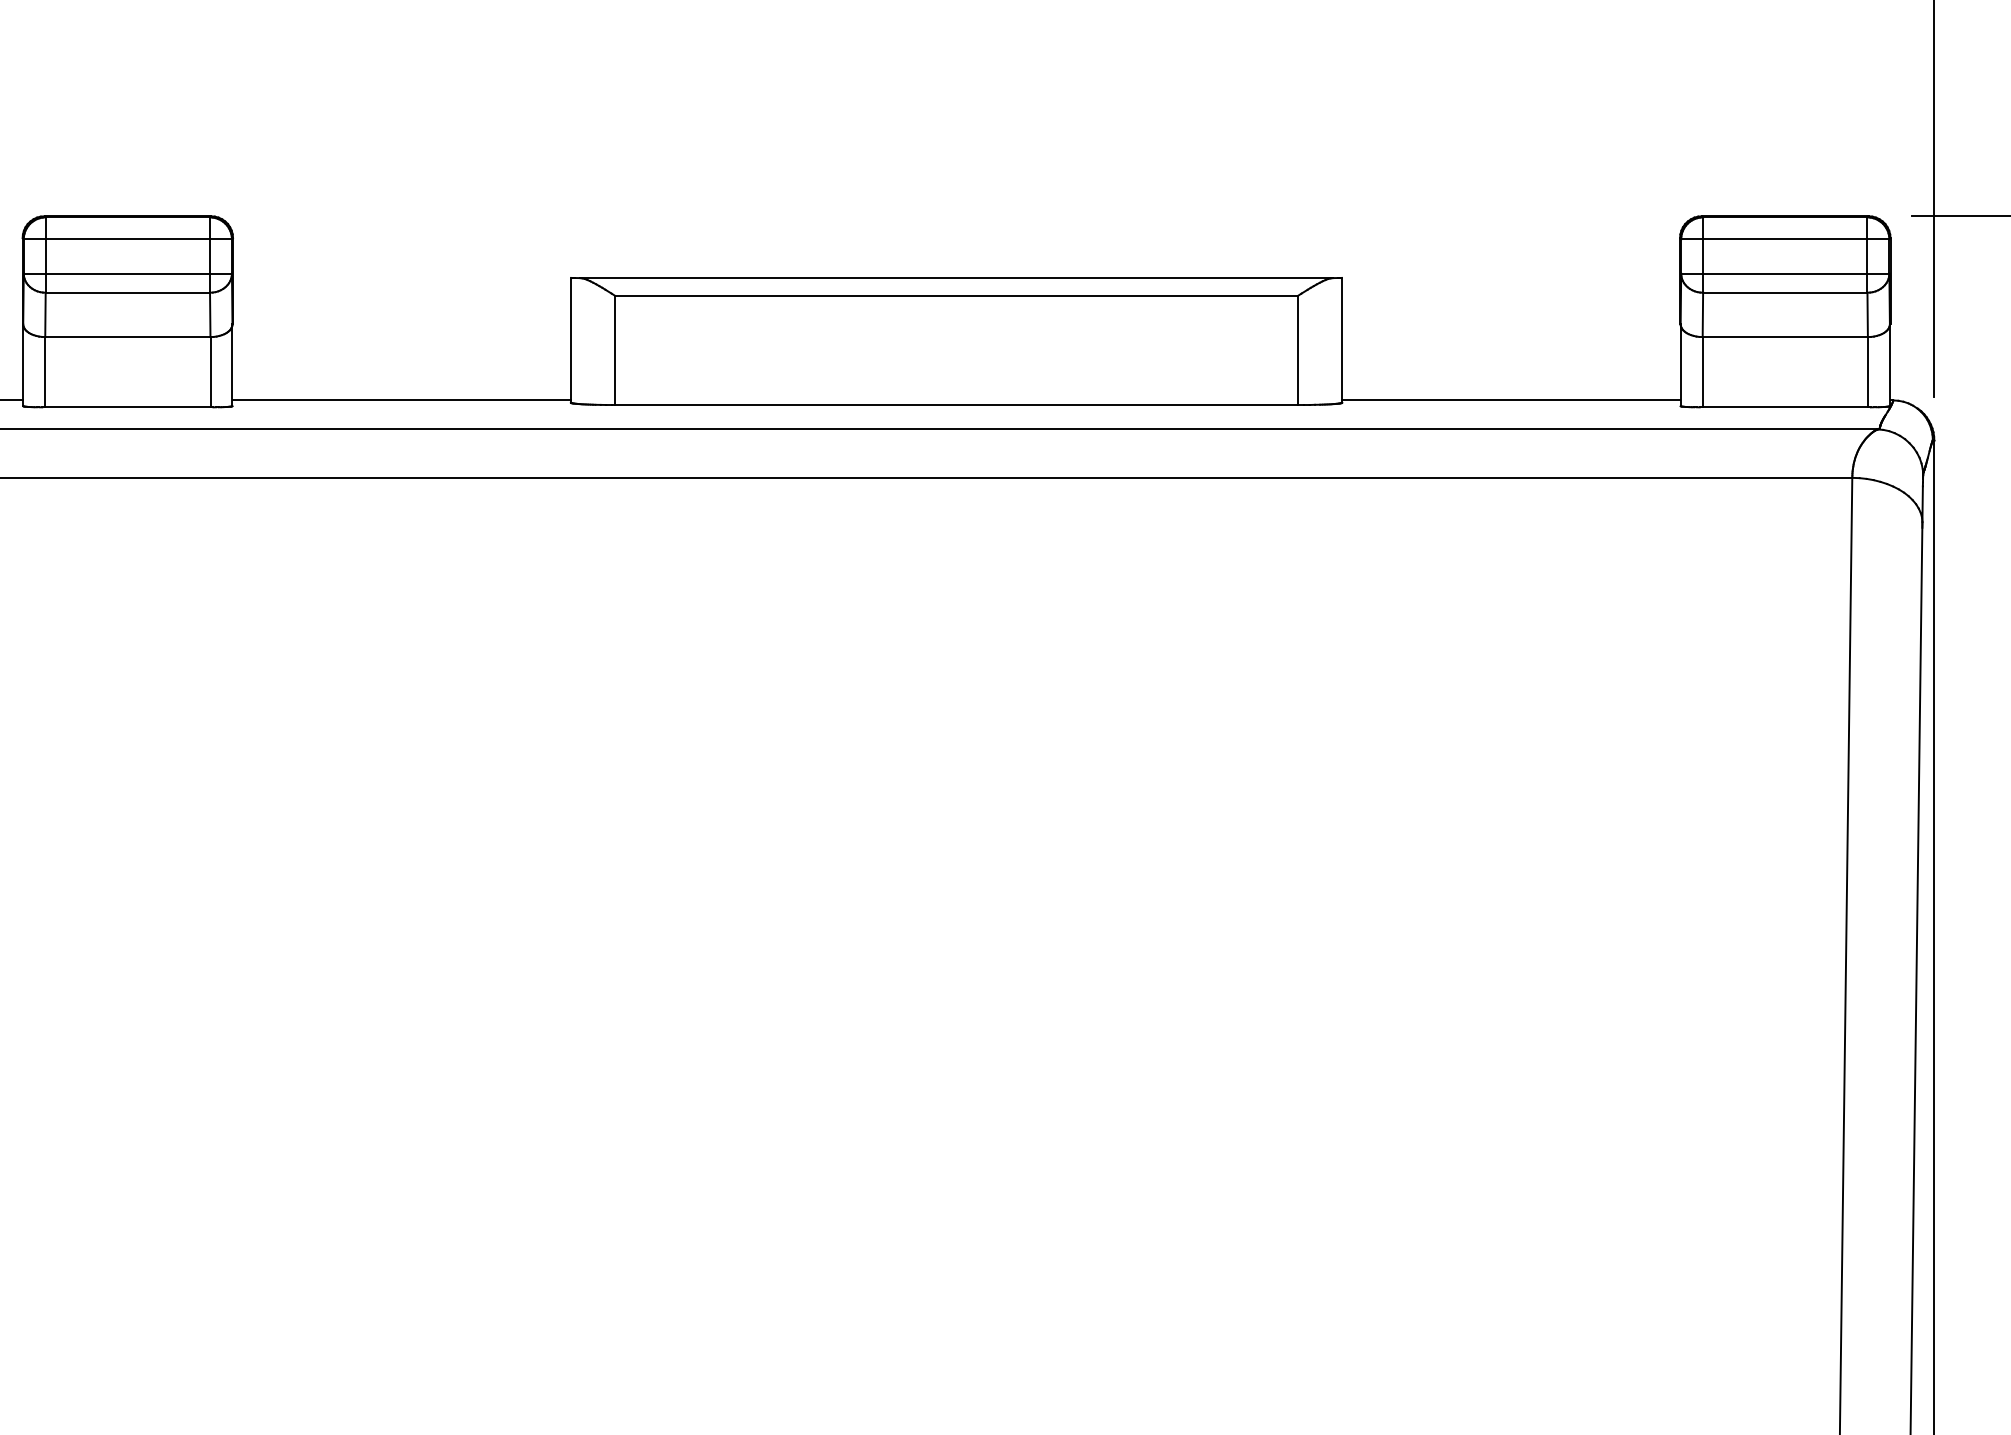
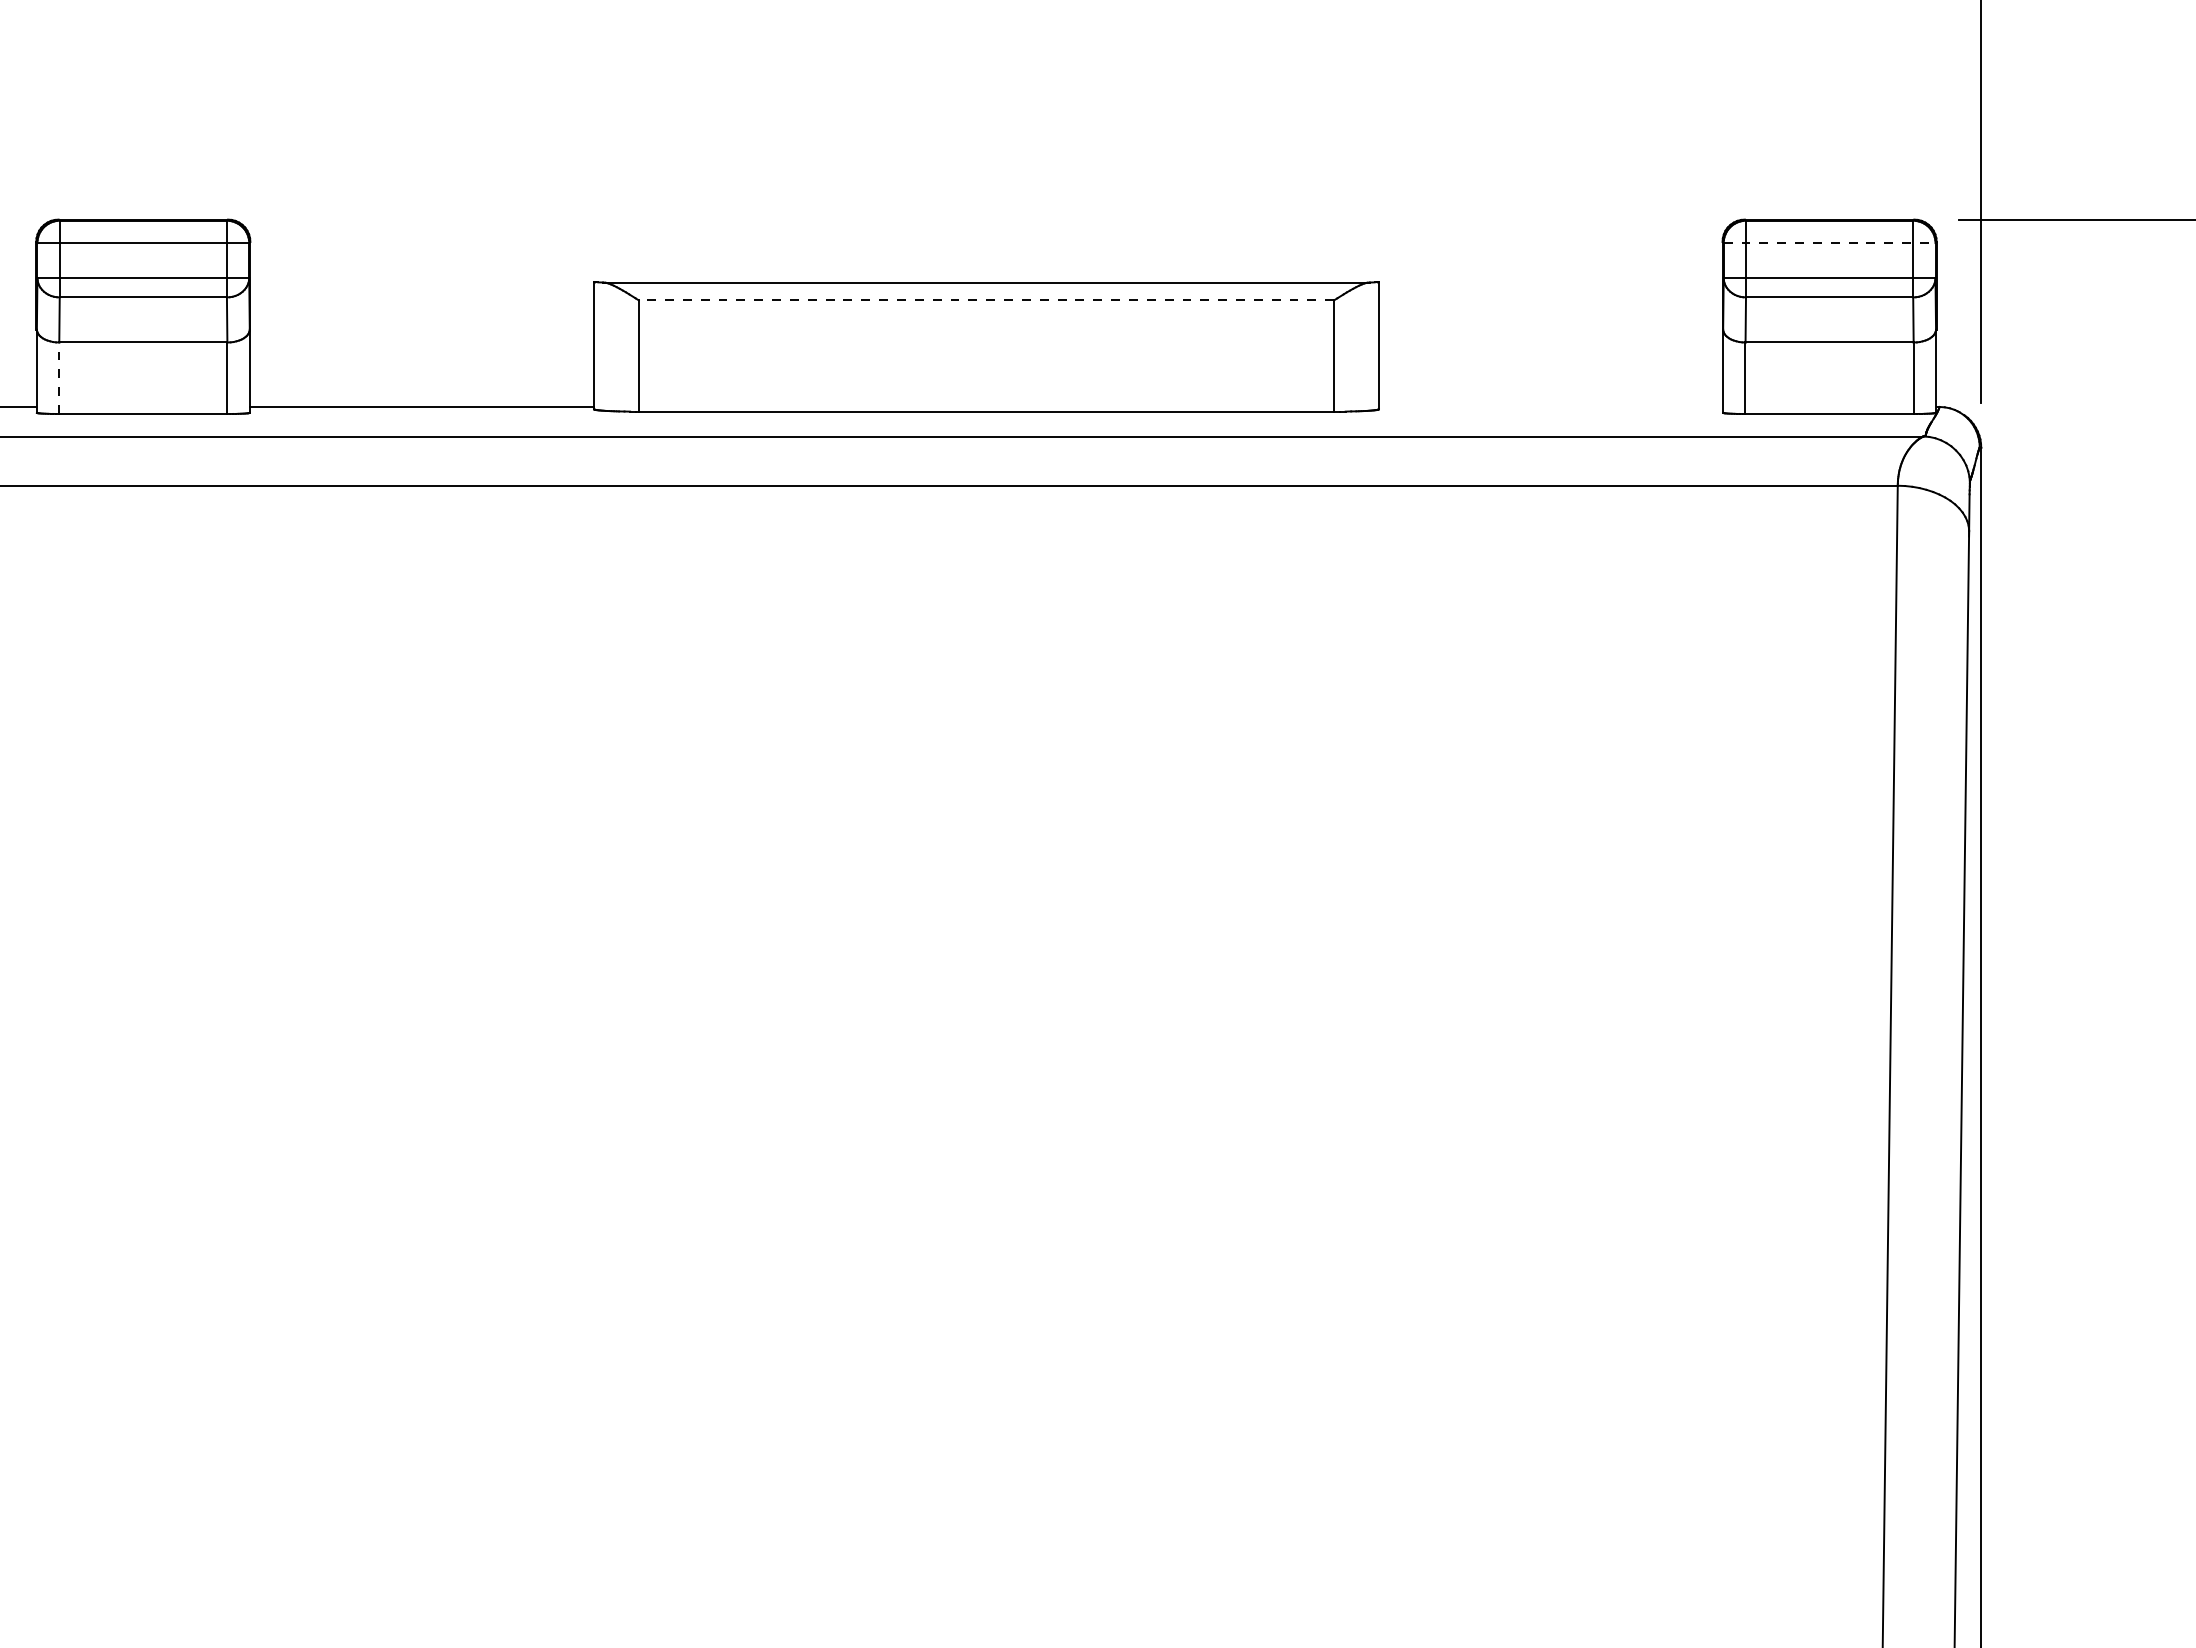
line: (1785, 239) -> (1829, 243), solid -> dashed
line: (956, 295) -> (986, 300), solid -> dashed
line: (45, 372) -> (59, 378), solid -> dashed
line: (1510, 399) -> (1550, 406), removed

